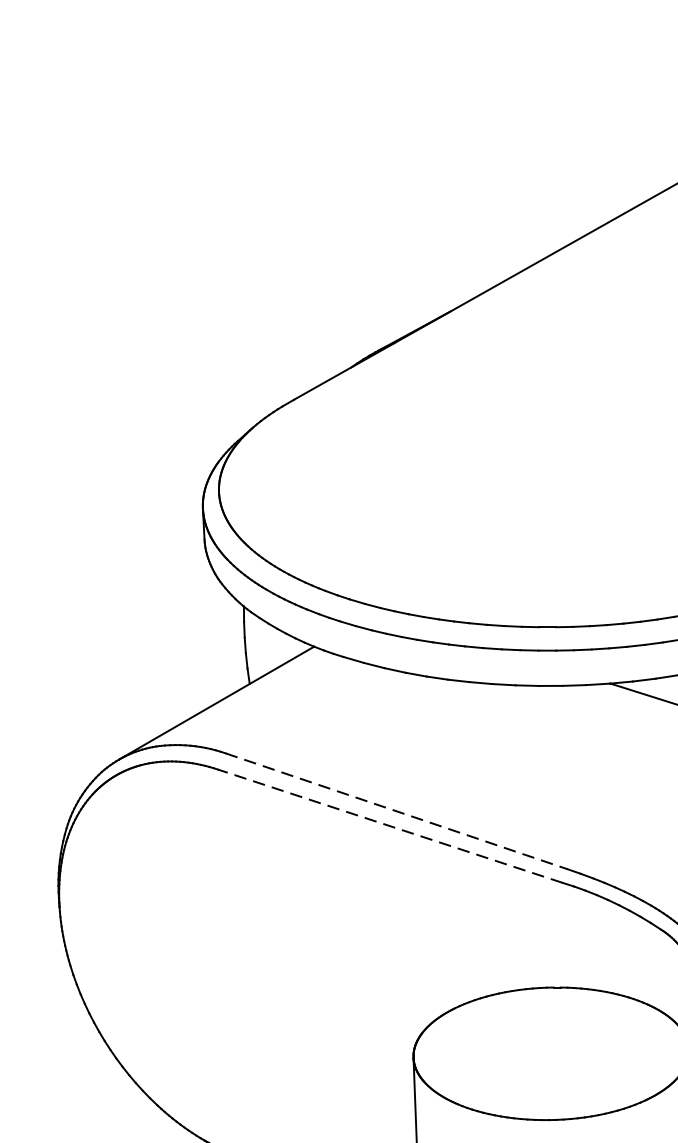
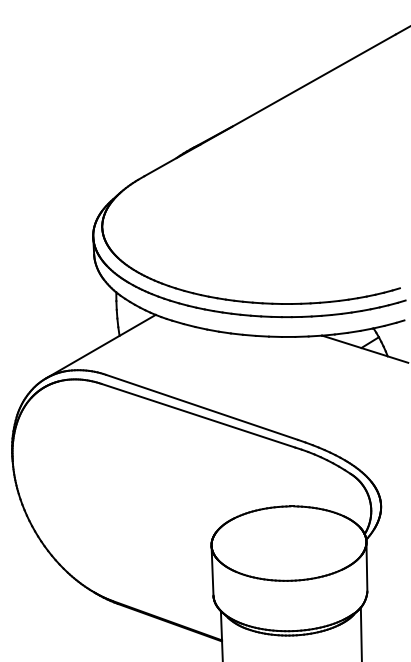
line: (397, 811) -> (202, 407), dashed -> solid
line: (390, 825) -> (198, 415), dashed -> solid

